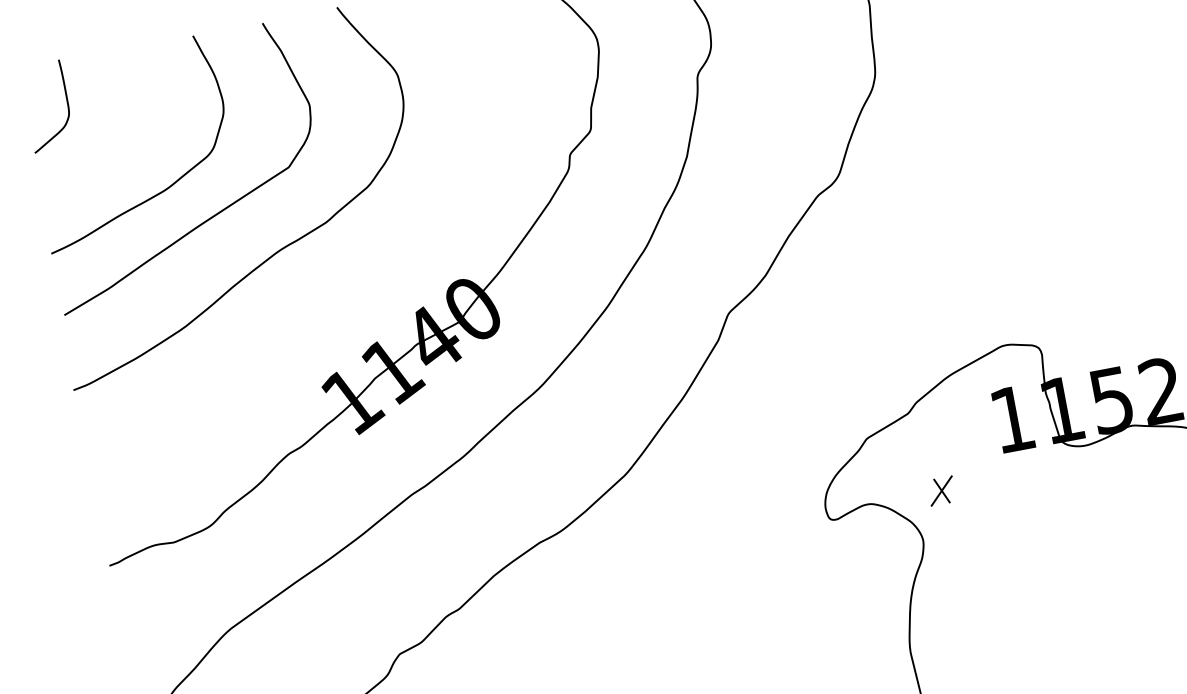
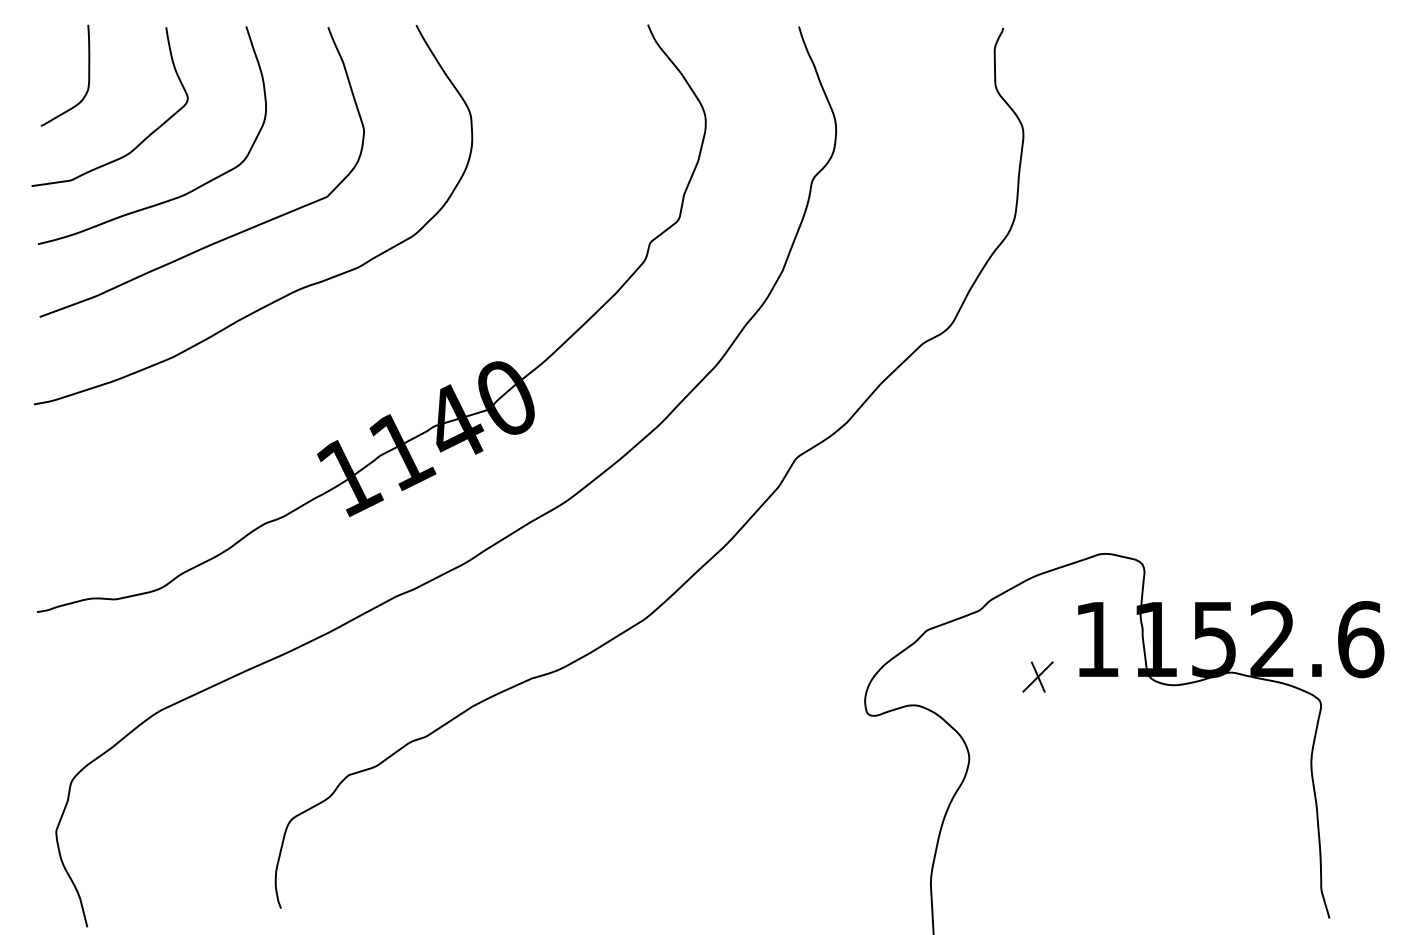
curve: (123, 148) -> (143, 139), added
part: (941, 490) -> (1037, 676), moved

